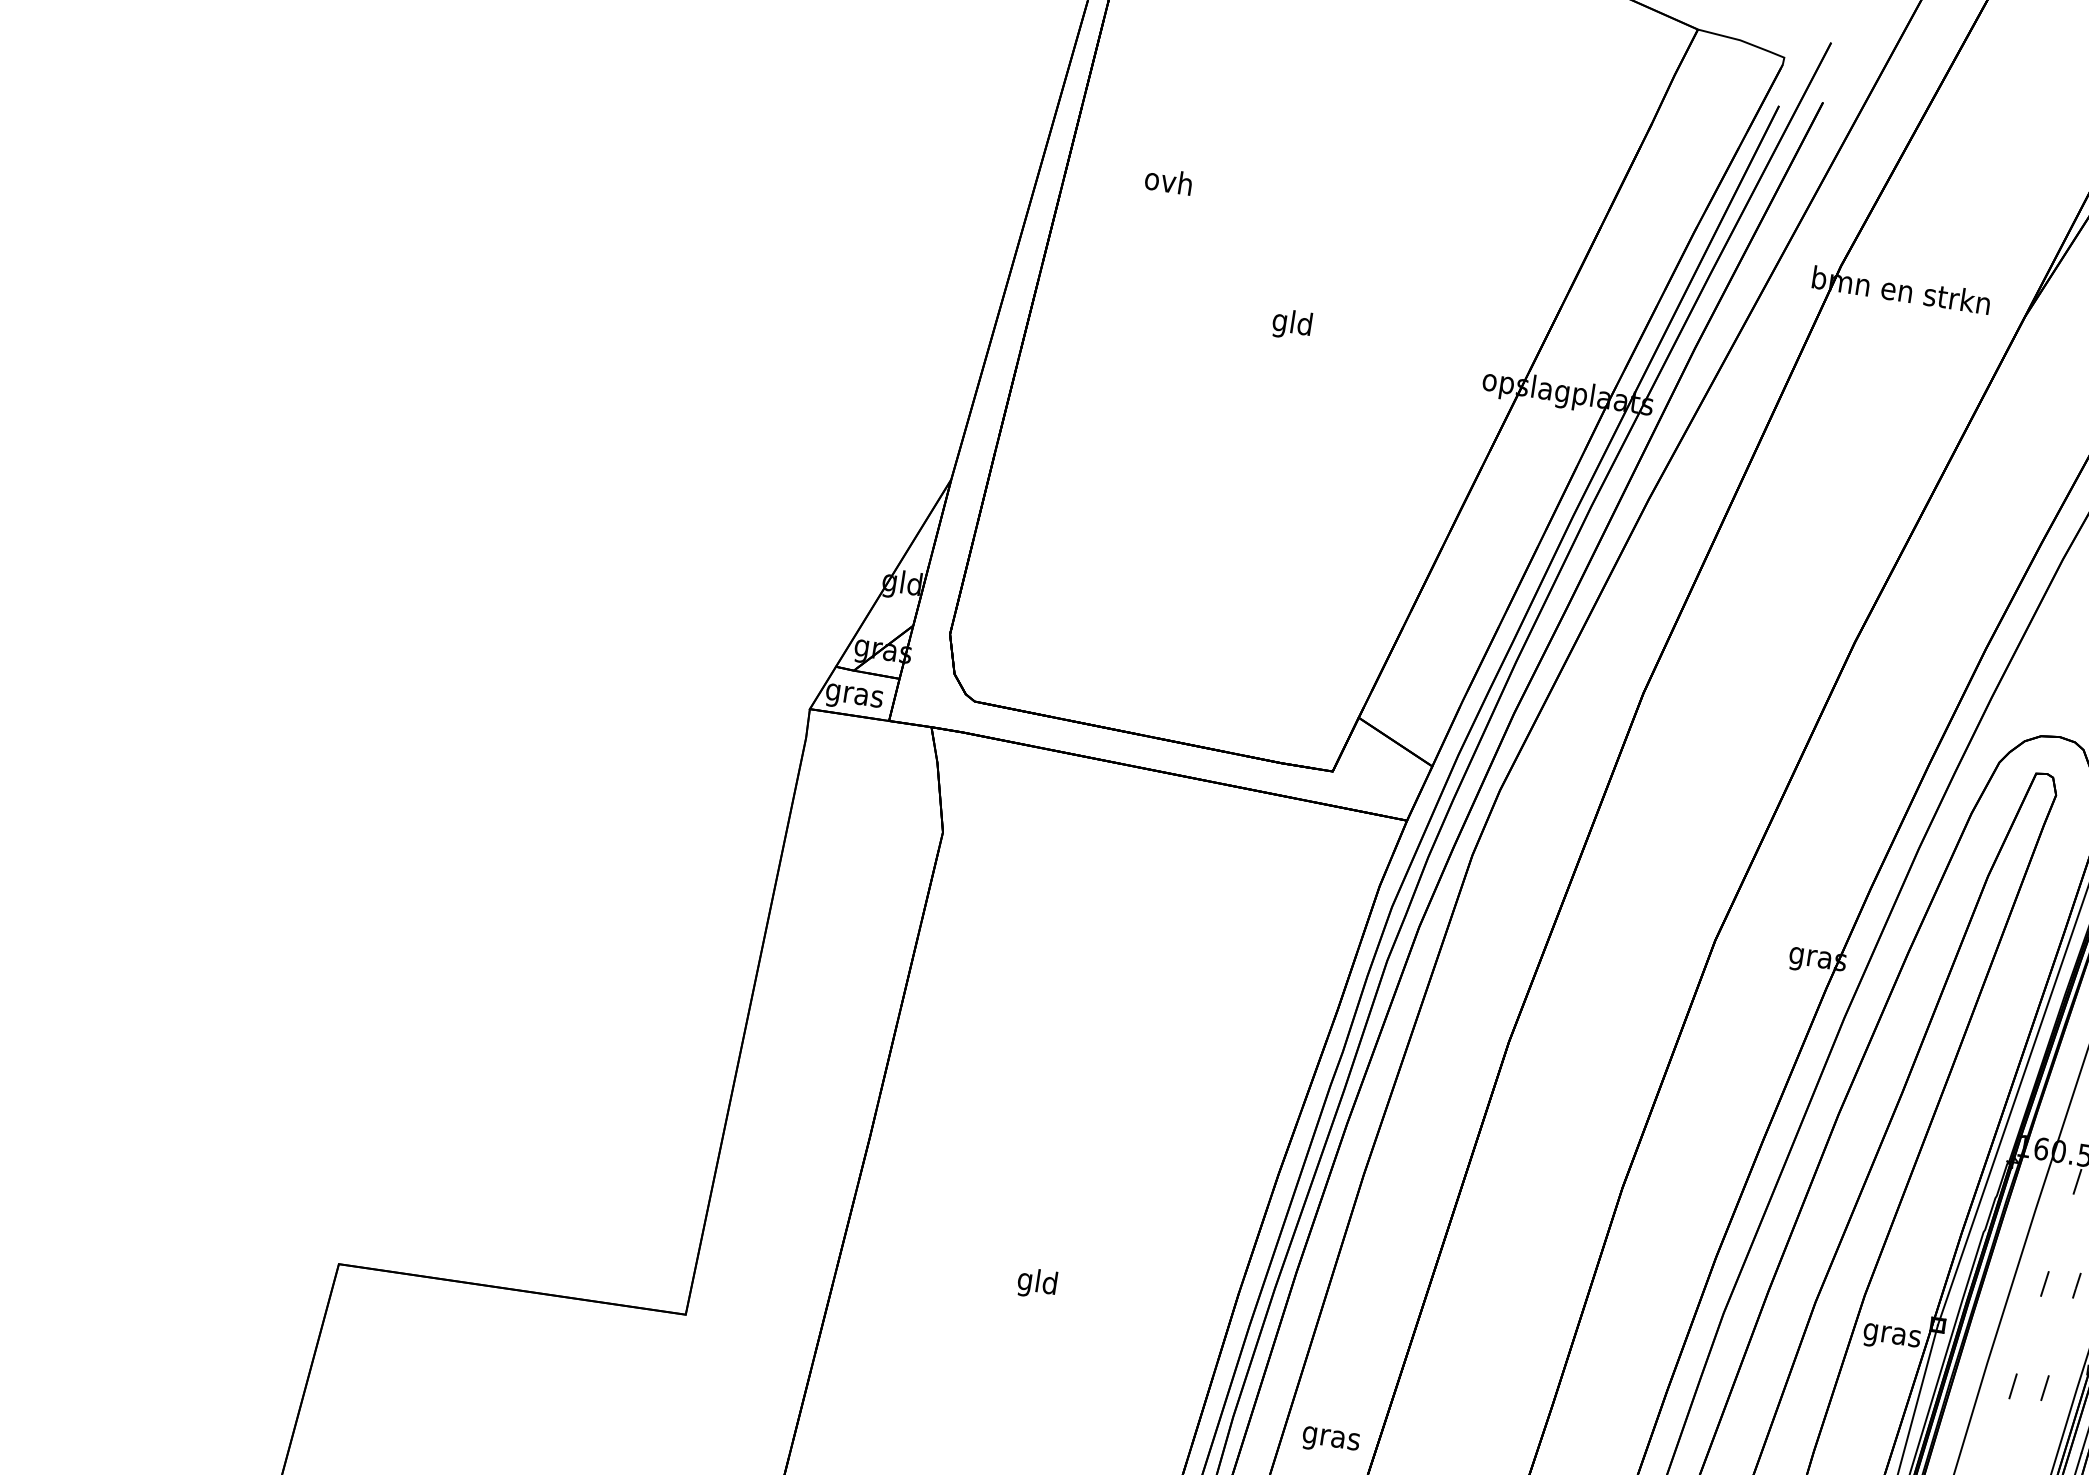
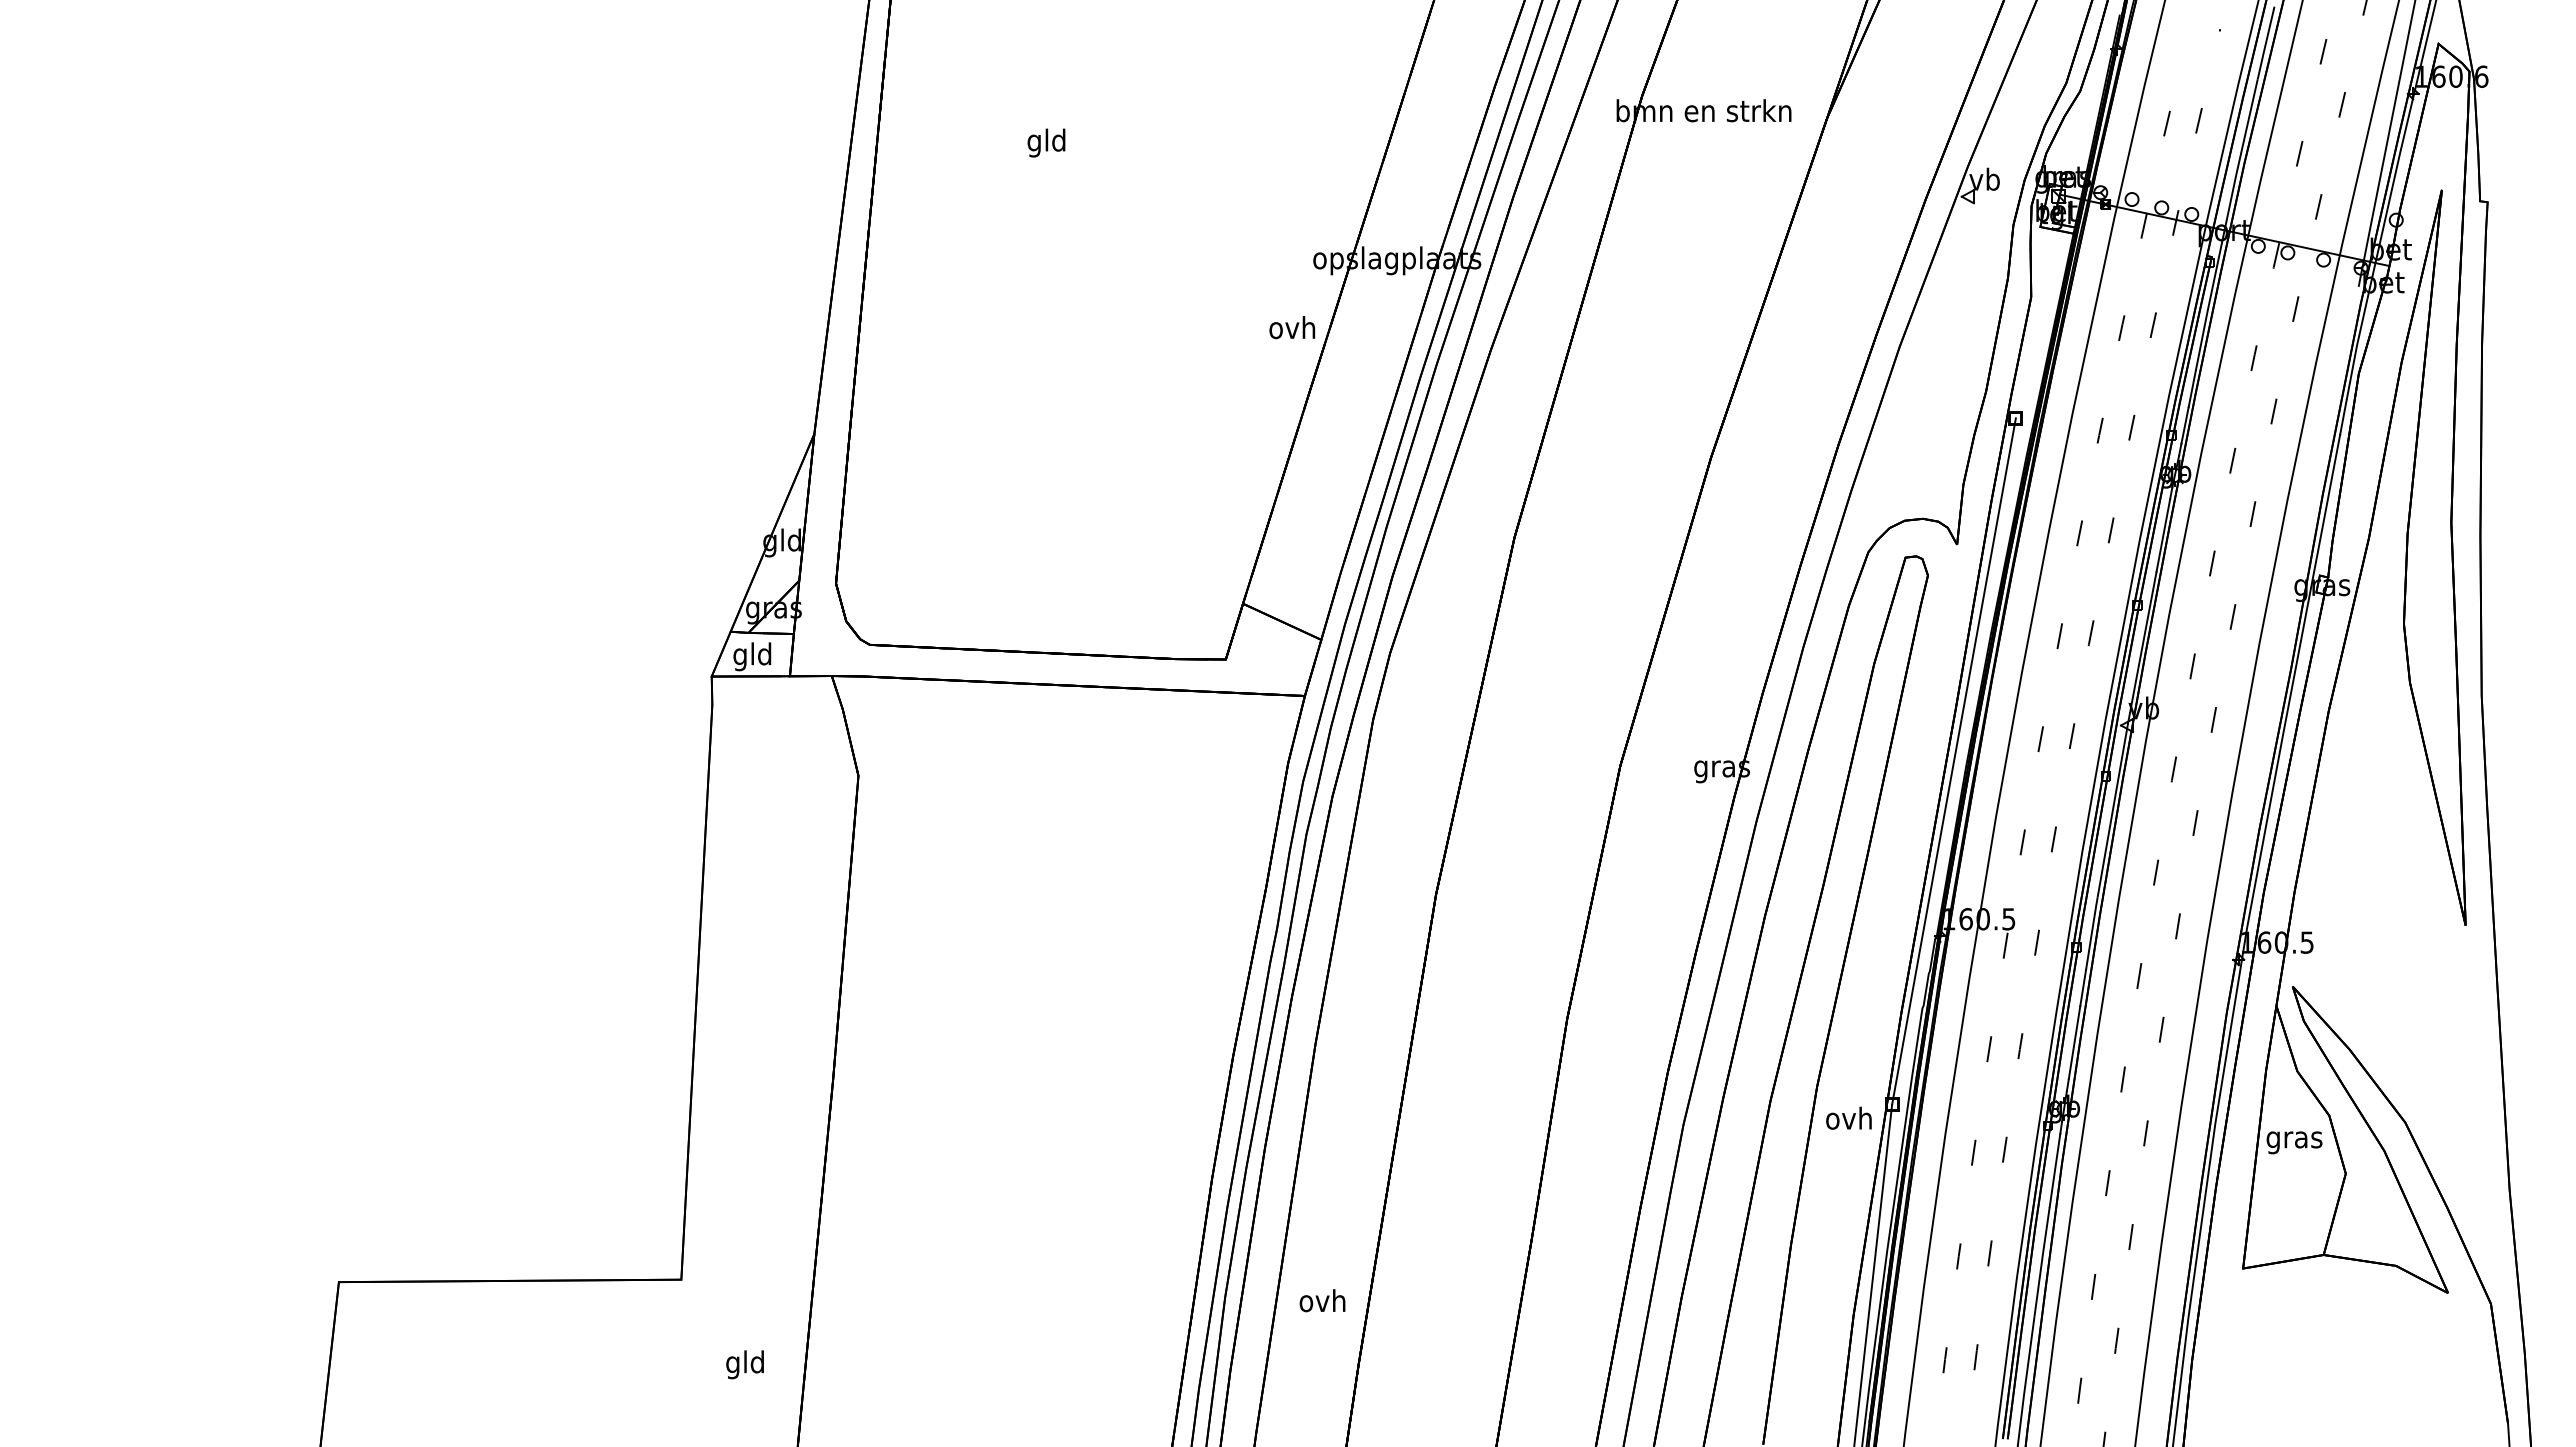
text: (1169, 181) -> (1292, 327), moved
text: (1292, 324) -> (1046, 142), moved
text: (854, 695) -> (752, 656), gras -> gld
text: (1036, 1283) -> (744, 1364), moved
text: (1892, 1334) -> (1849, 1120), gras -> ovh
text: (1330, 1438) -> (1322, 1303), gras -> ovh

